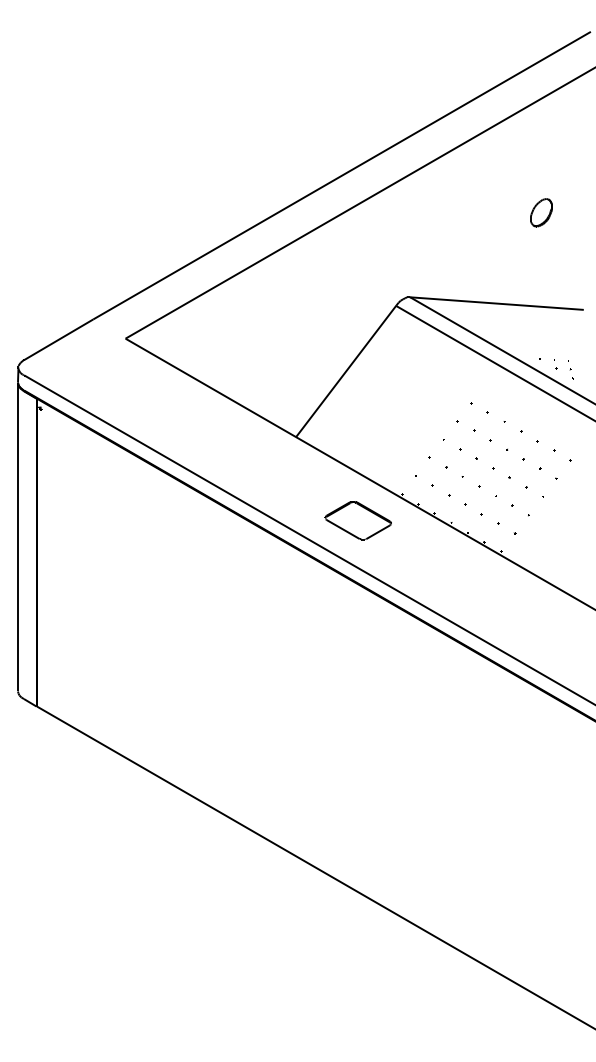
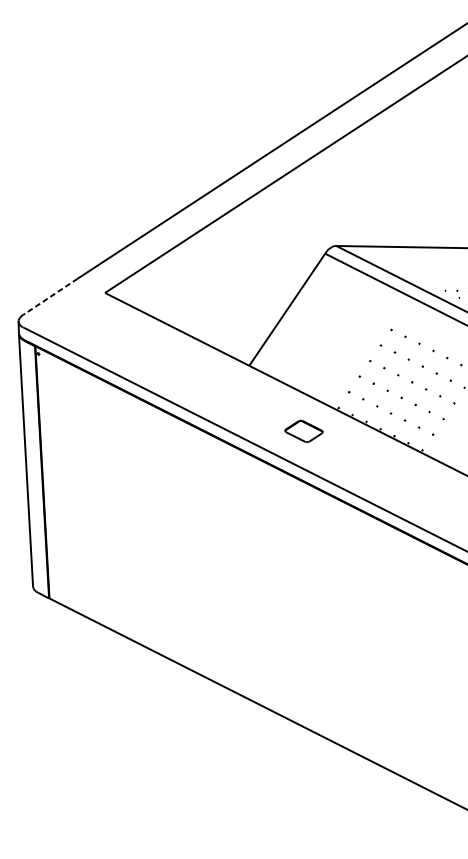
part: (541, 212) -> (440, 170), removed
line: (58, 339) -> (50, 296), solid -> dashed
part: (357, 520) -> (303, 431), size x0.7

